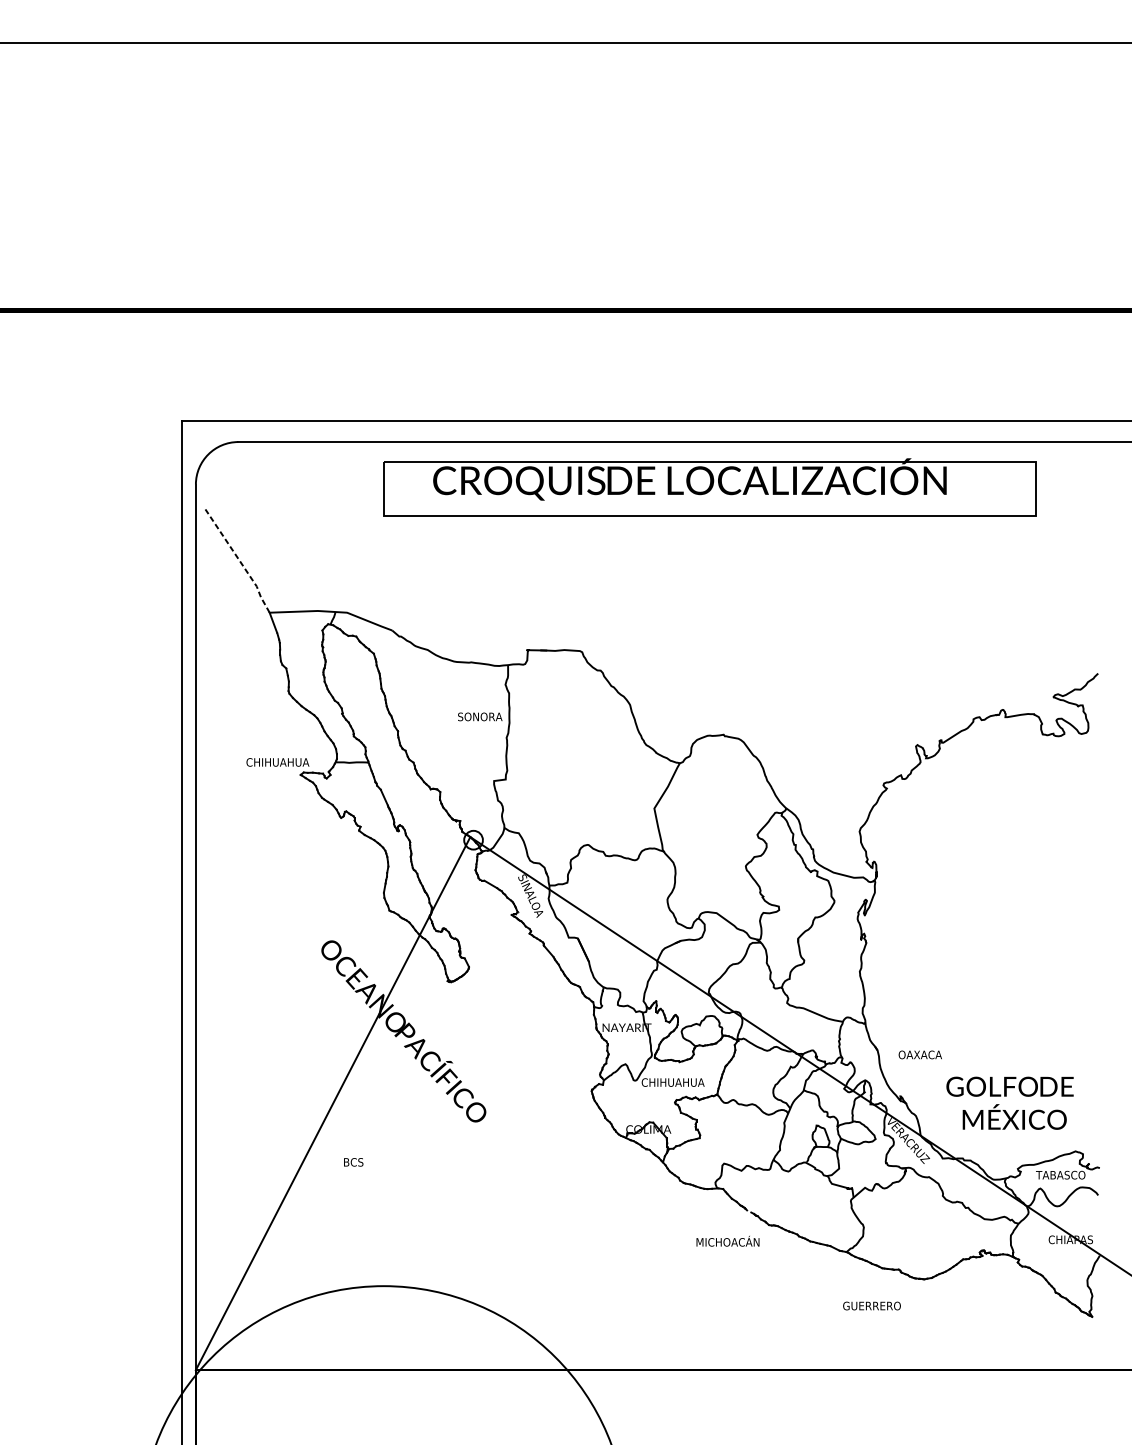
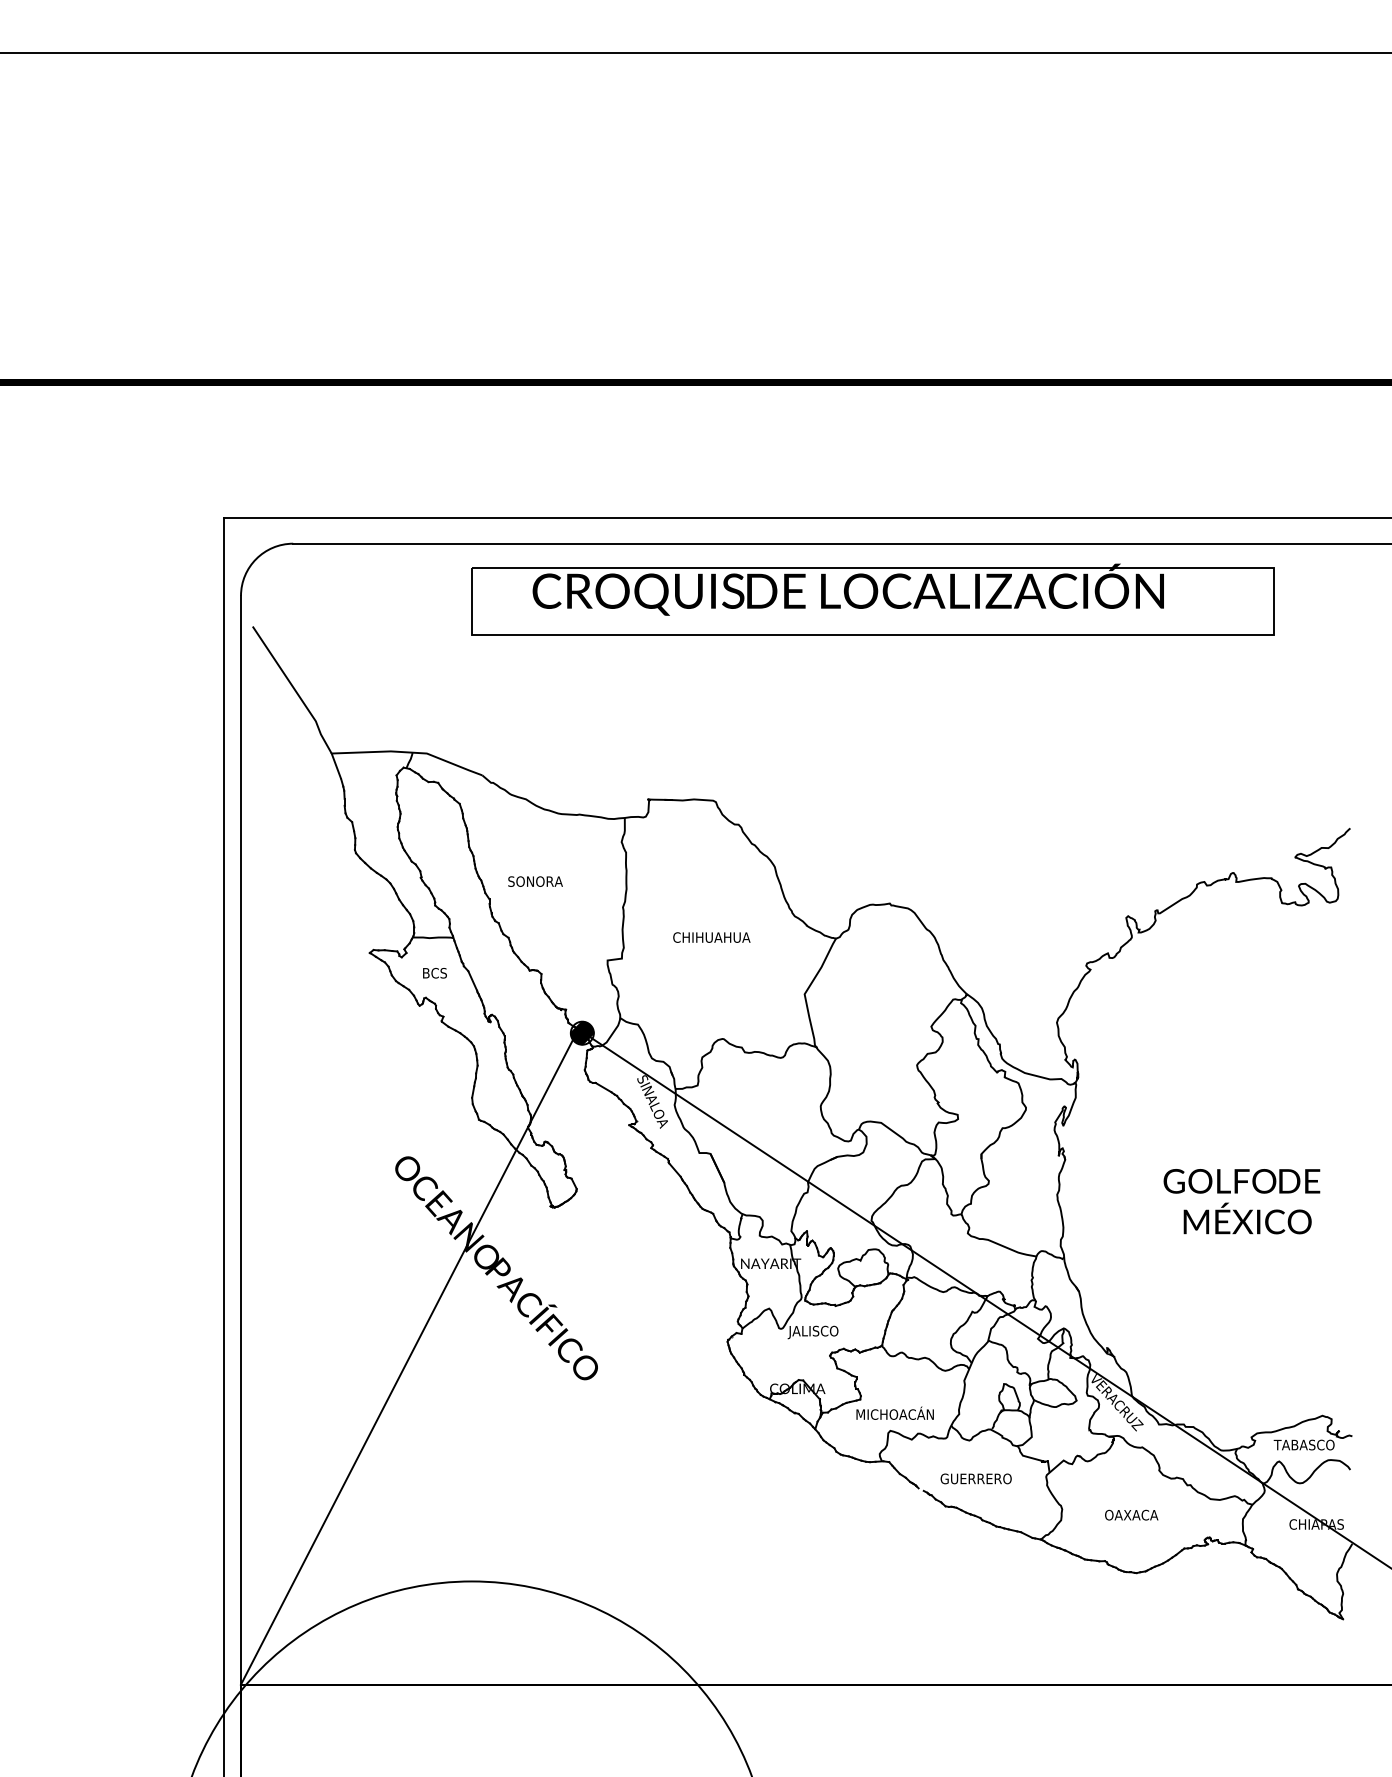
line: (239, 560) -> (294, 689), dashed -> solid
text: (480, 716) -> (535, 881), moved
text: (277, 762) -> (711, 937), moved
hatch: (472, 839) -> (581, 1032), added
text: (920, 1054) -> (1131, 1514), moved
text: (672, 1083) -> (826, 1332), CHIHUAHUA -> JALISCO
text: (1009, 1103) -> (1241, 1201), moved
text: (353, 1162) -> (434, 973), moved
text: (727, 1240) -> (894, 1412), moved
text: (871, 1305) -> (975, 1478), moved

